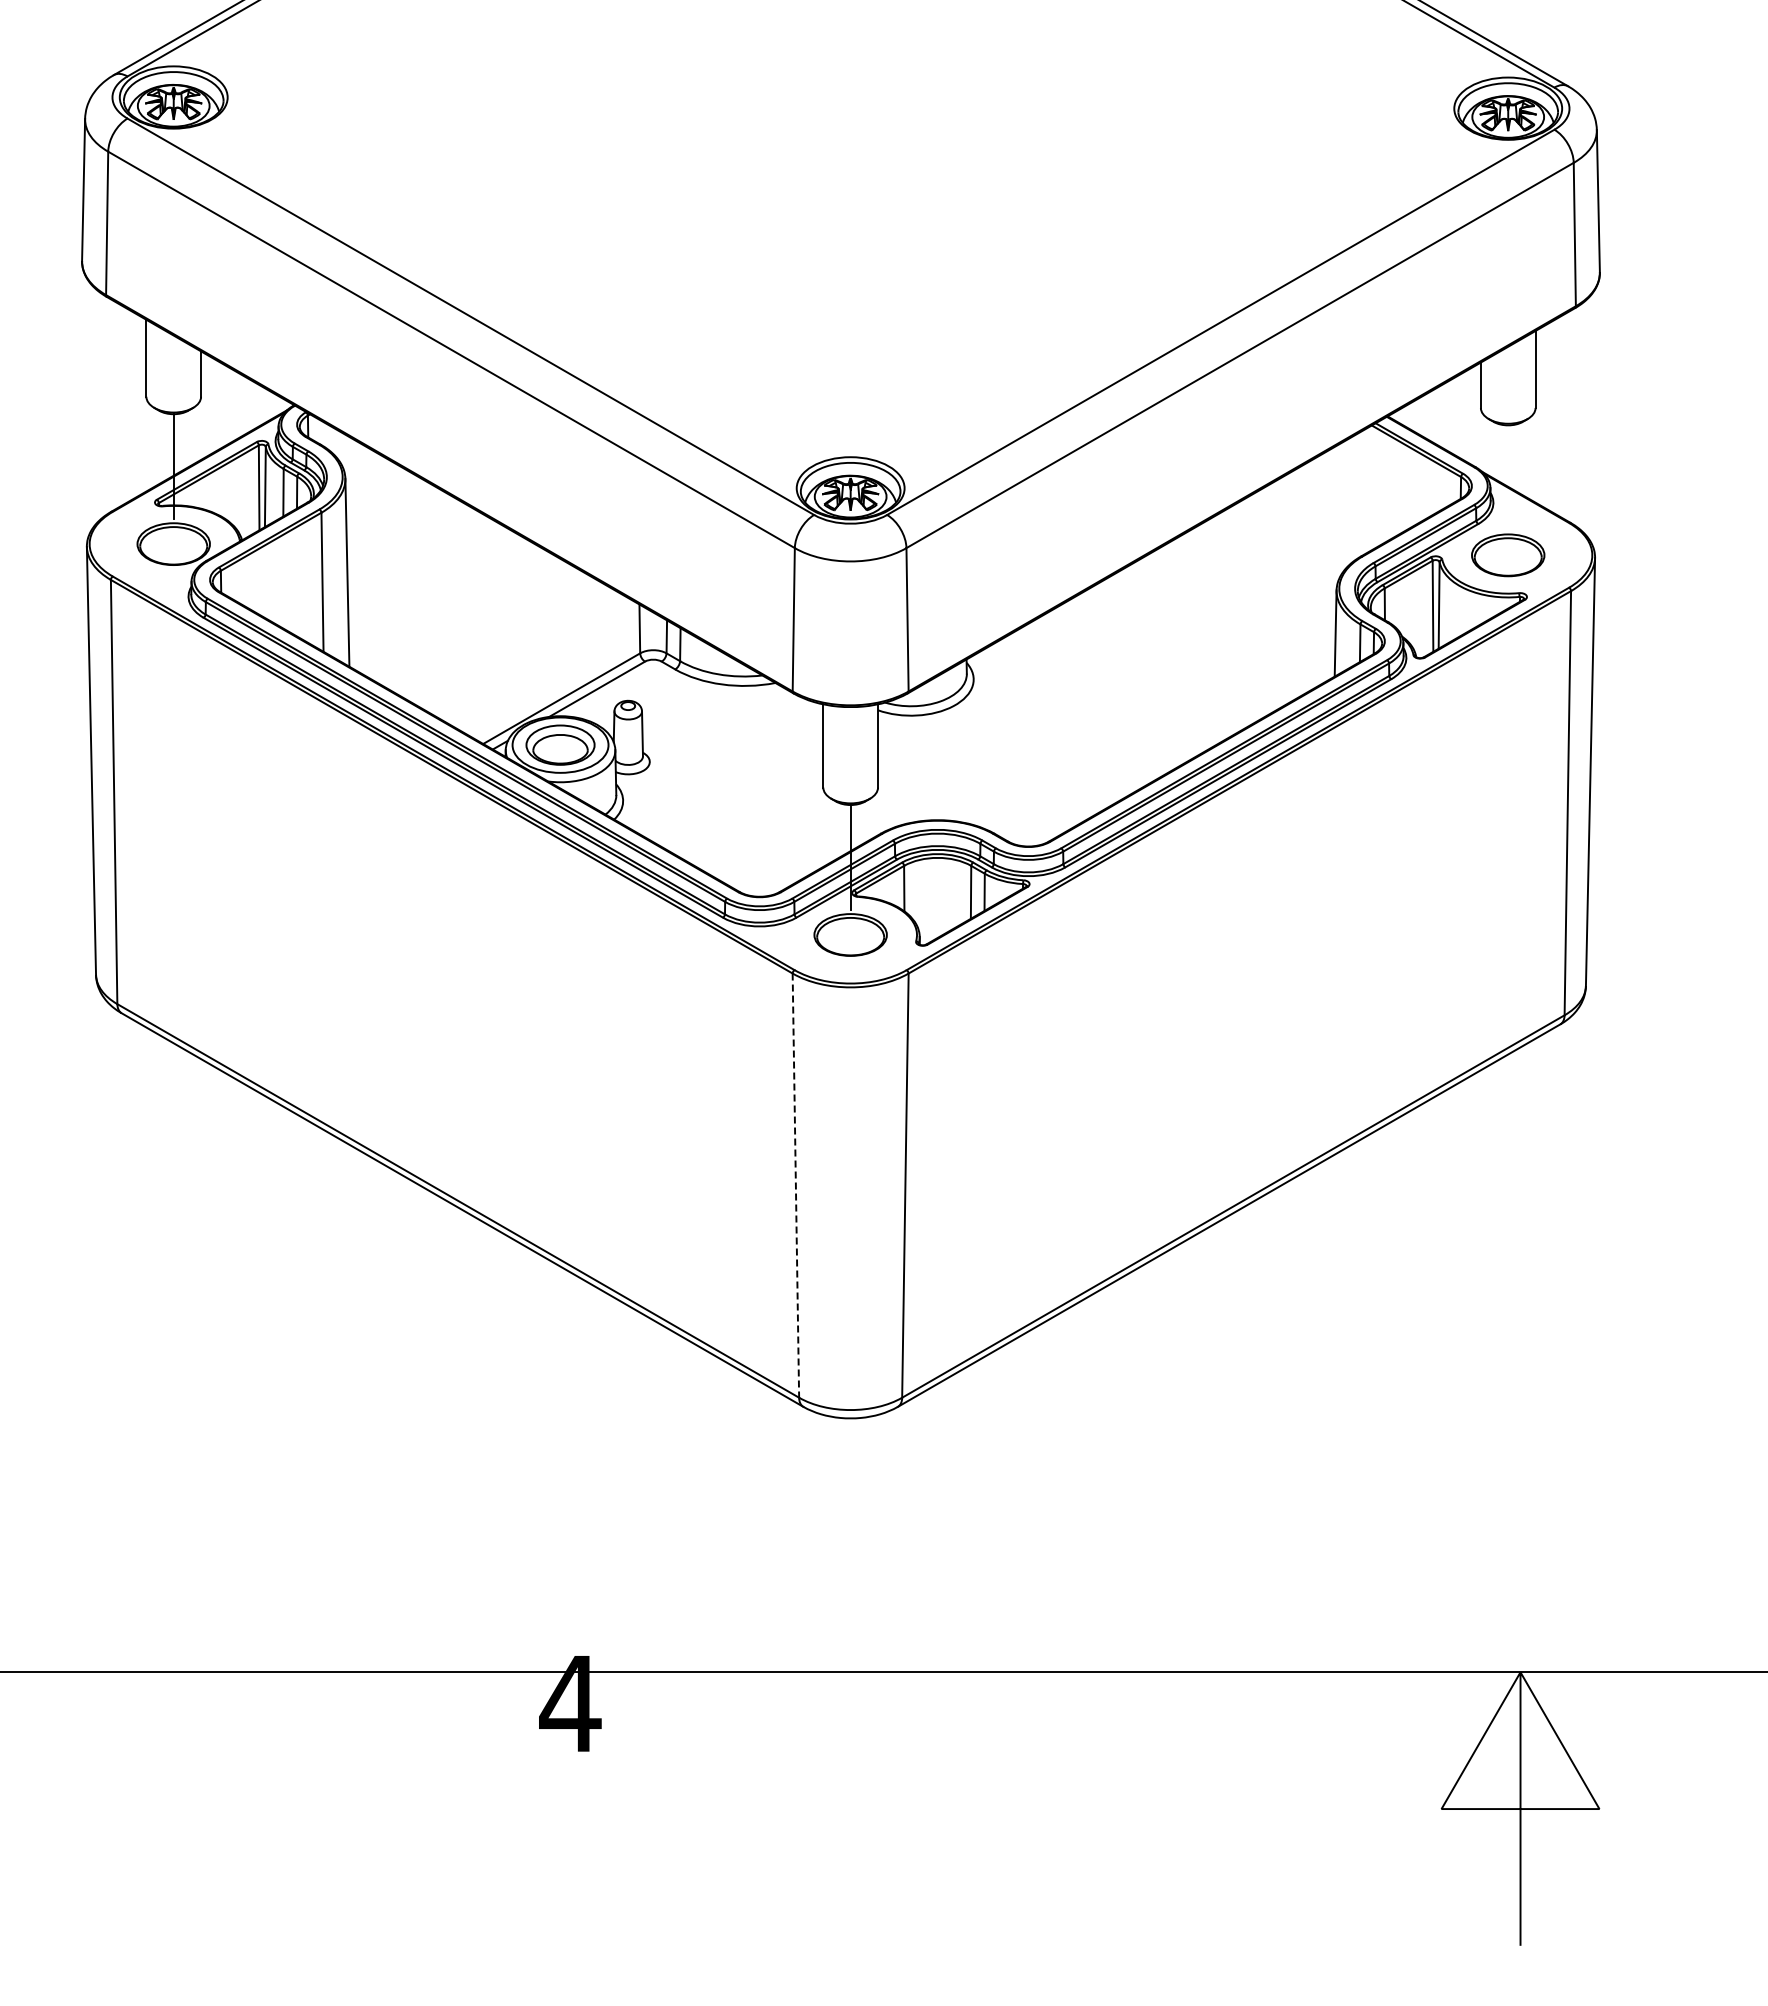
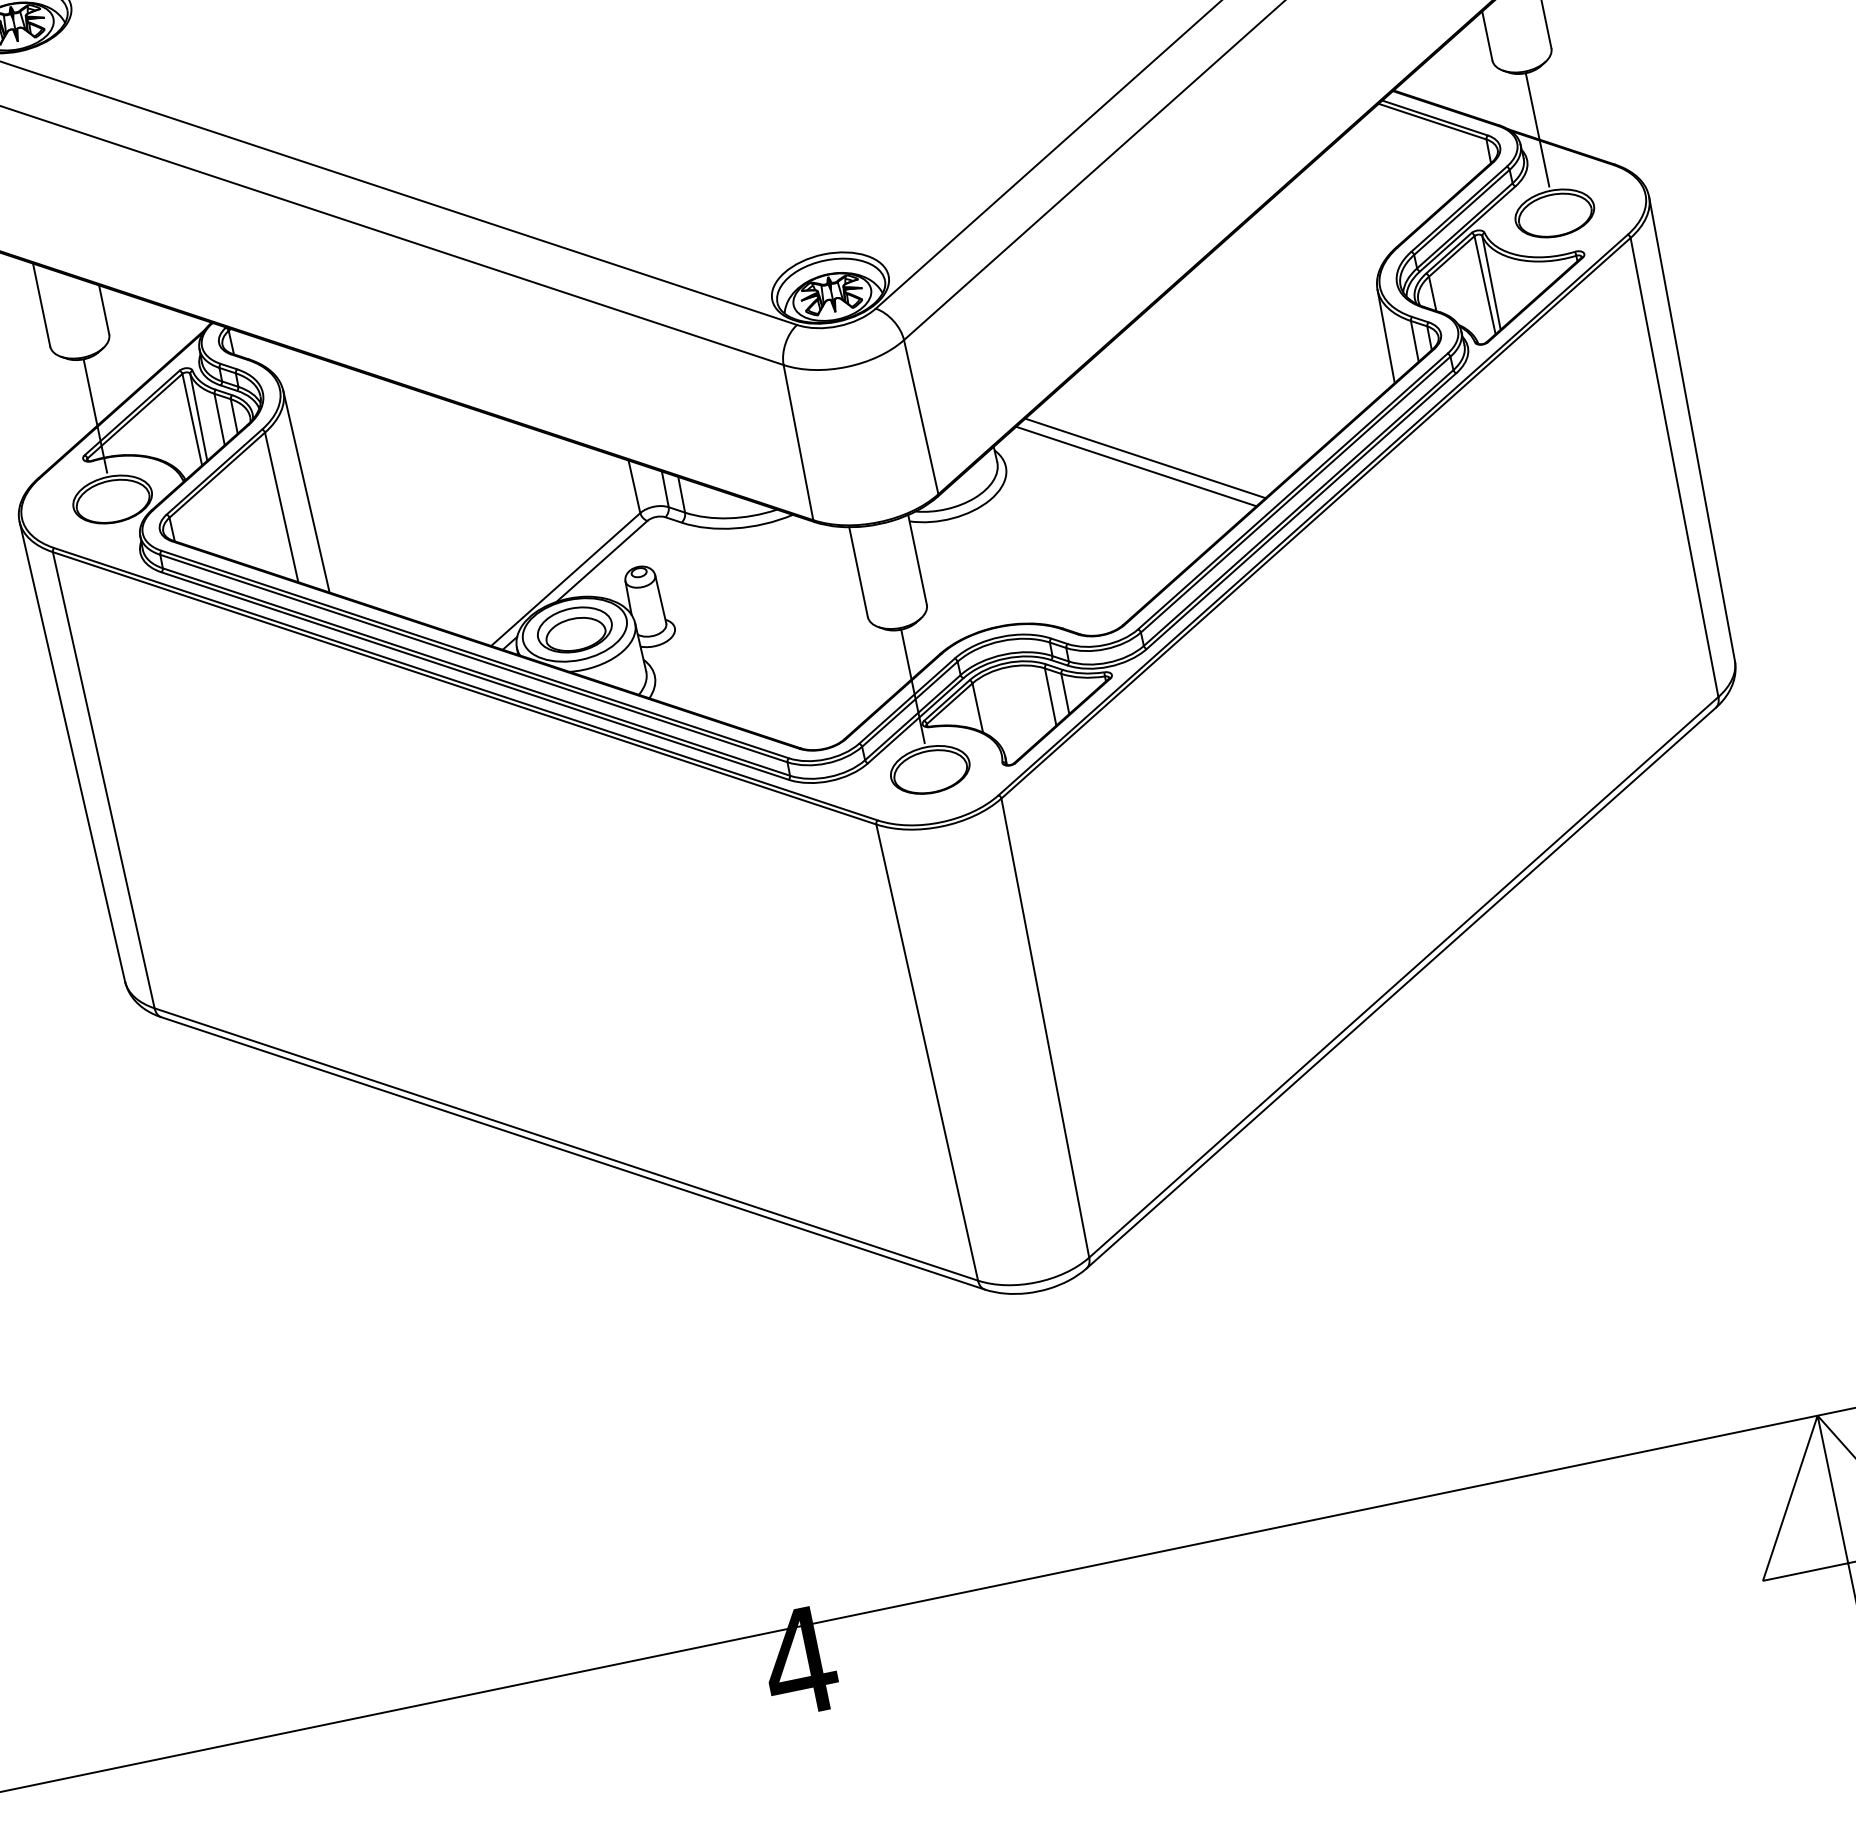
line: (1508, 477) -> (1537, 129), added
line: (1098, 697) -> (1144, 458), added
line: (1089, 702) -> (1135, 465), added
line: (795, 1186) -> (926, 1053), dashed -> solid

